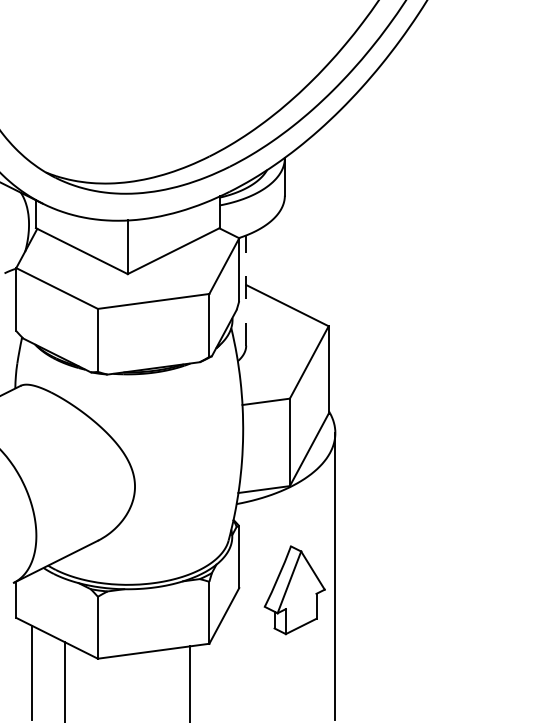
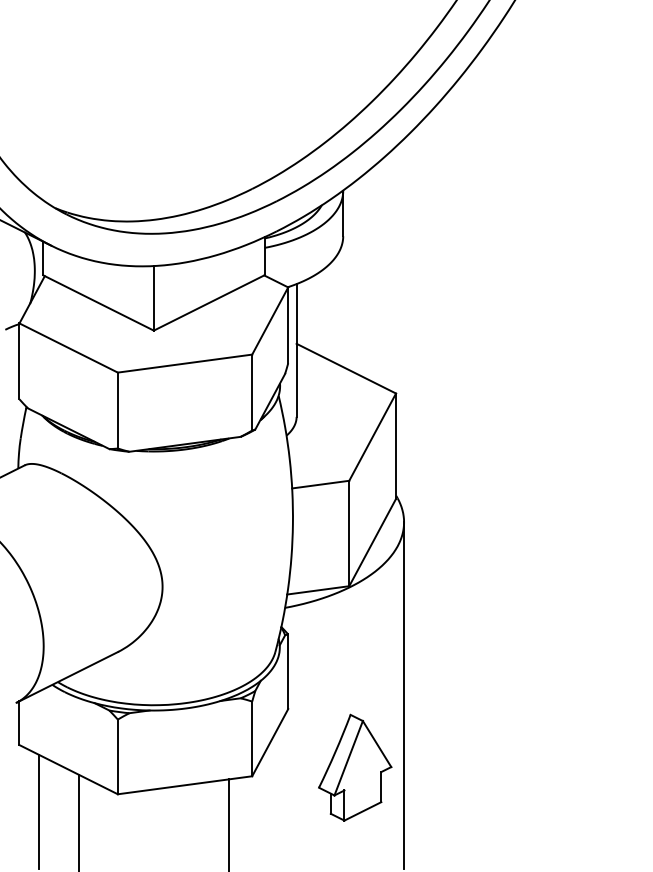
line: (246, 289) -> (296, 349), dashed -> solid
part: (295, 590) -> (355, 767), moved

